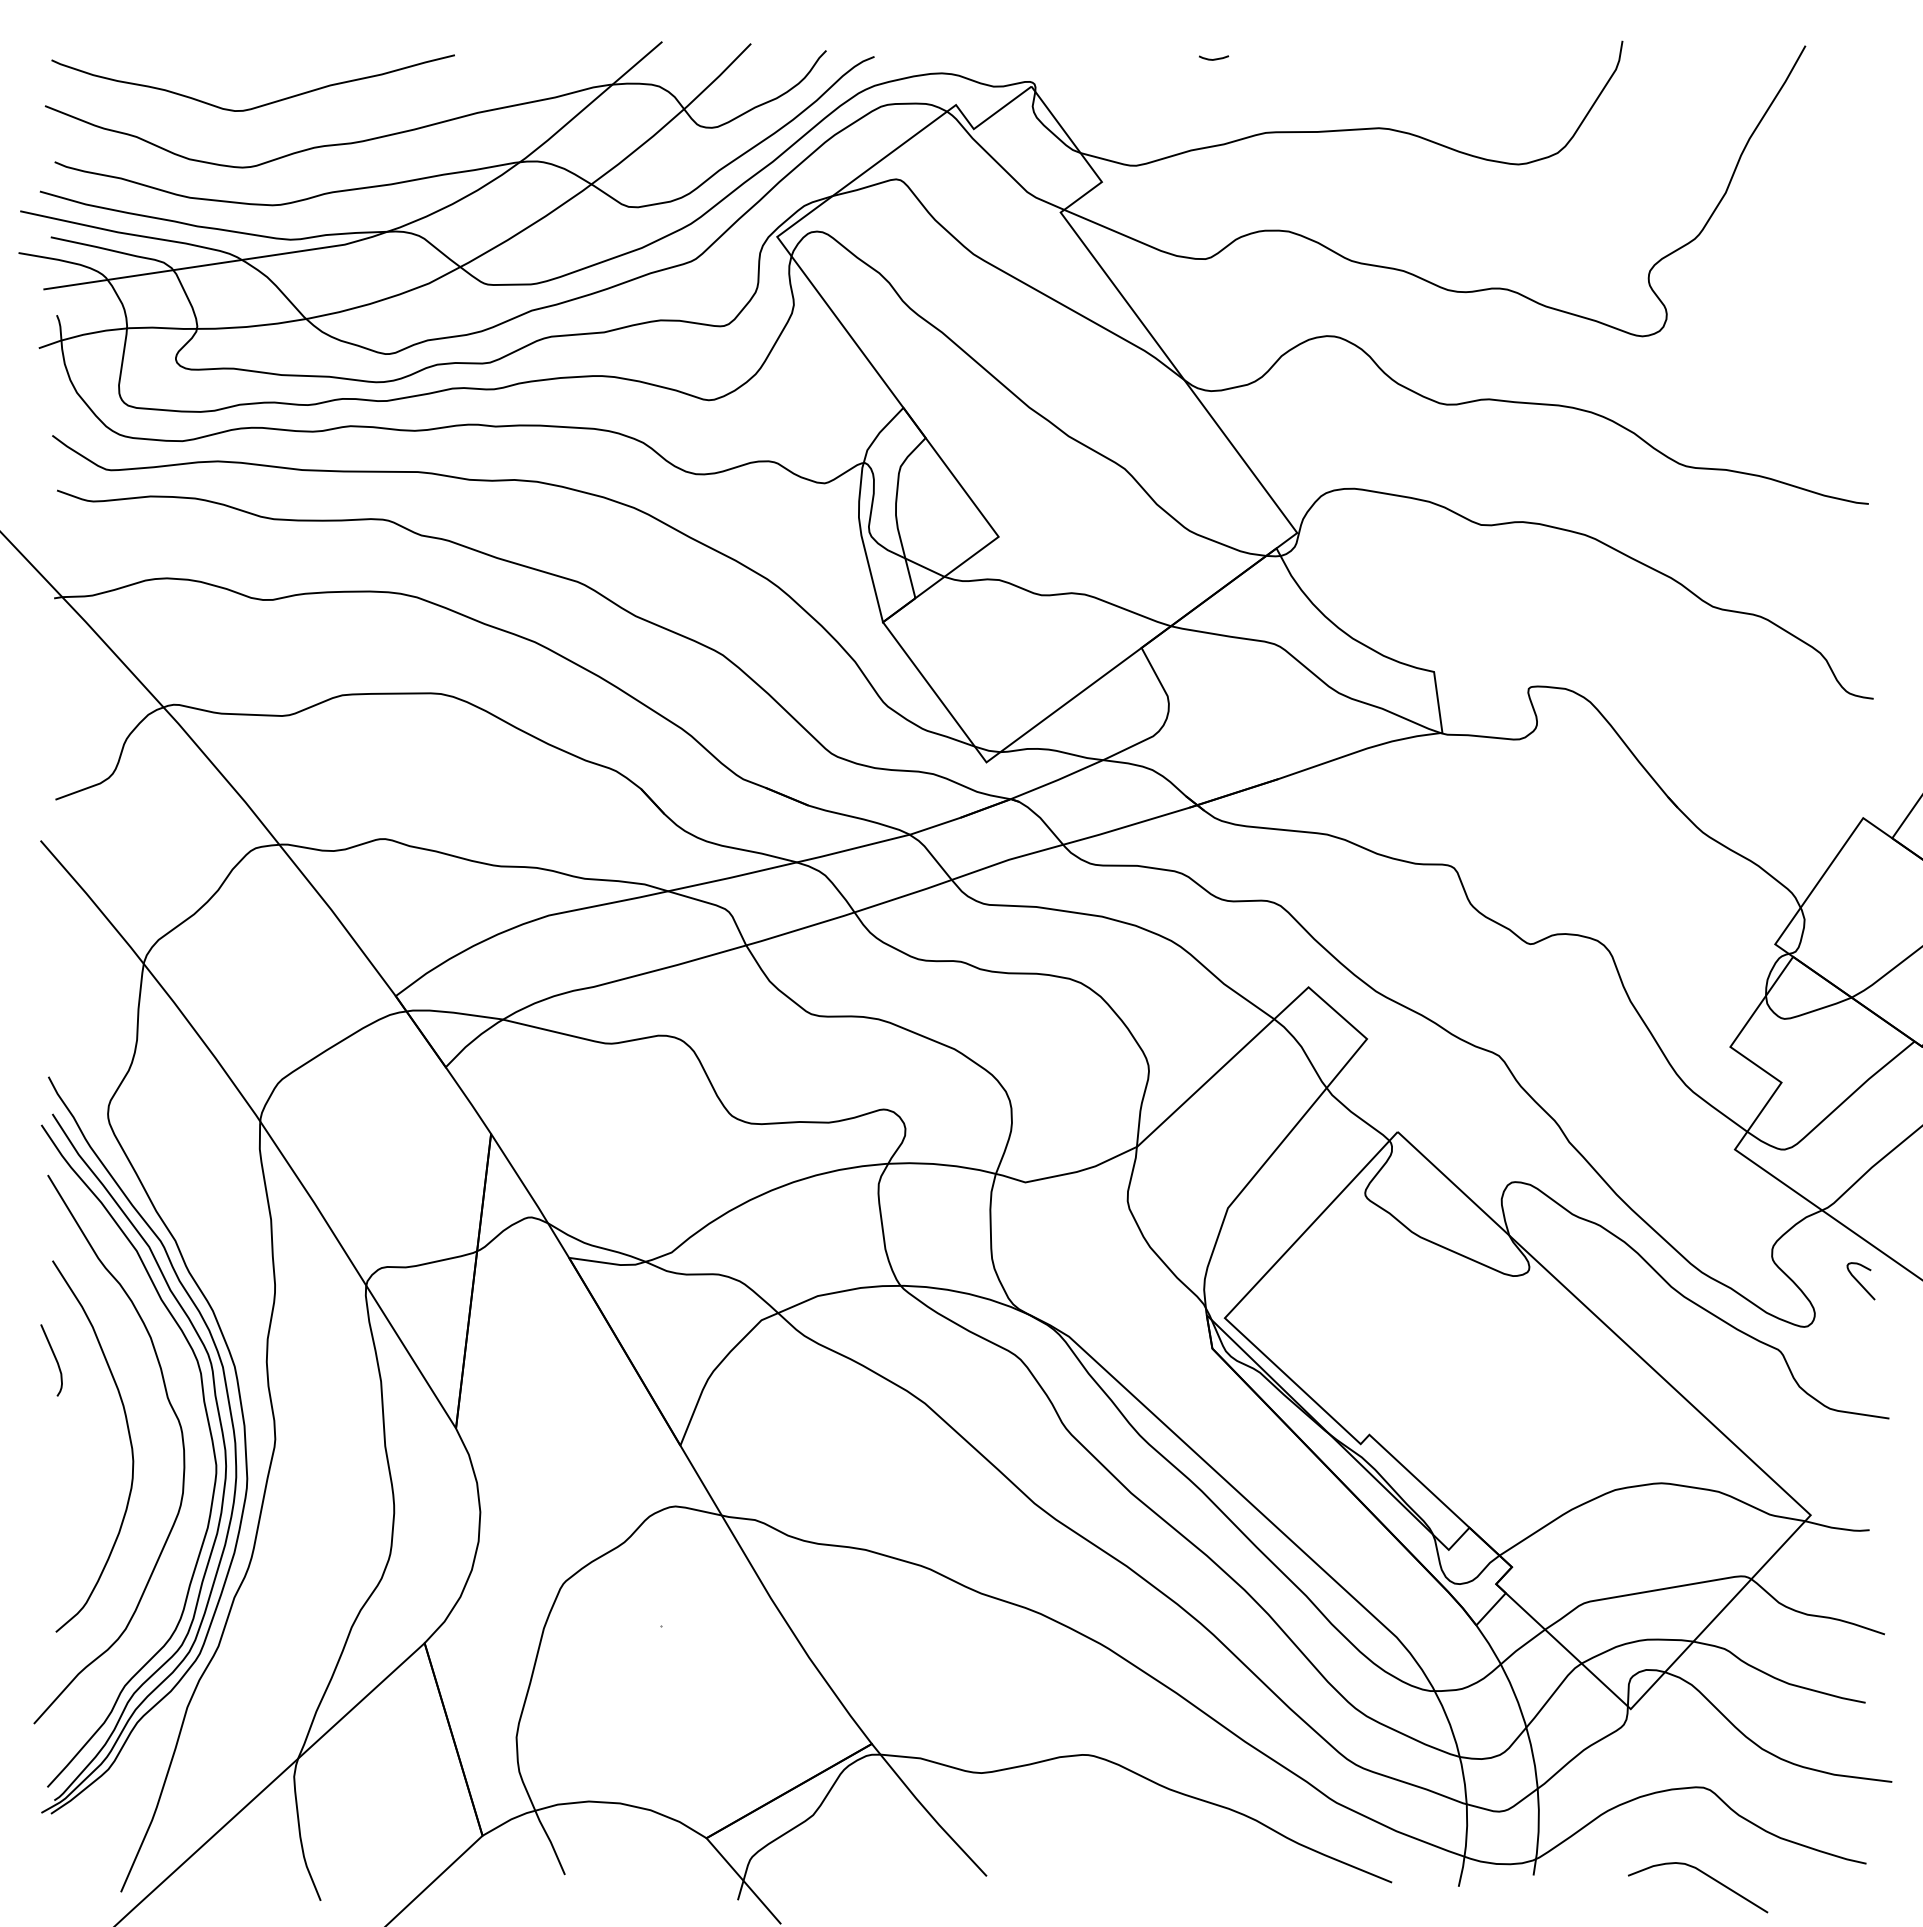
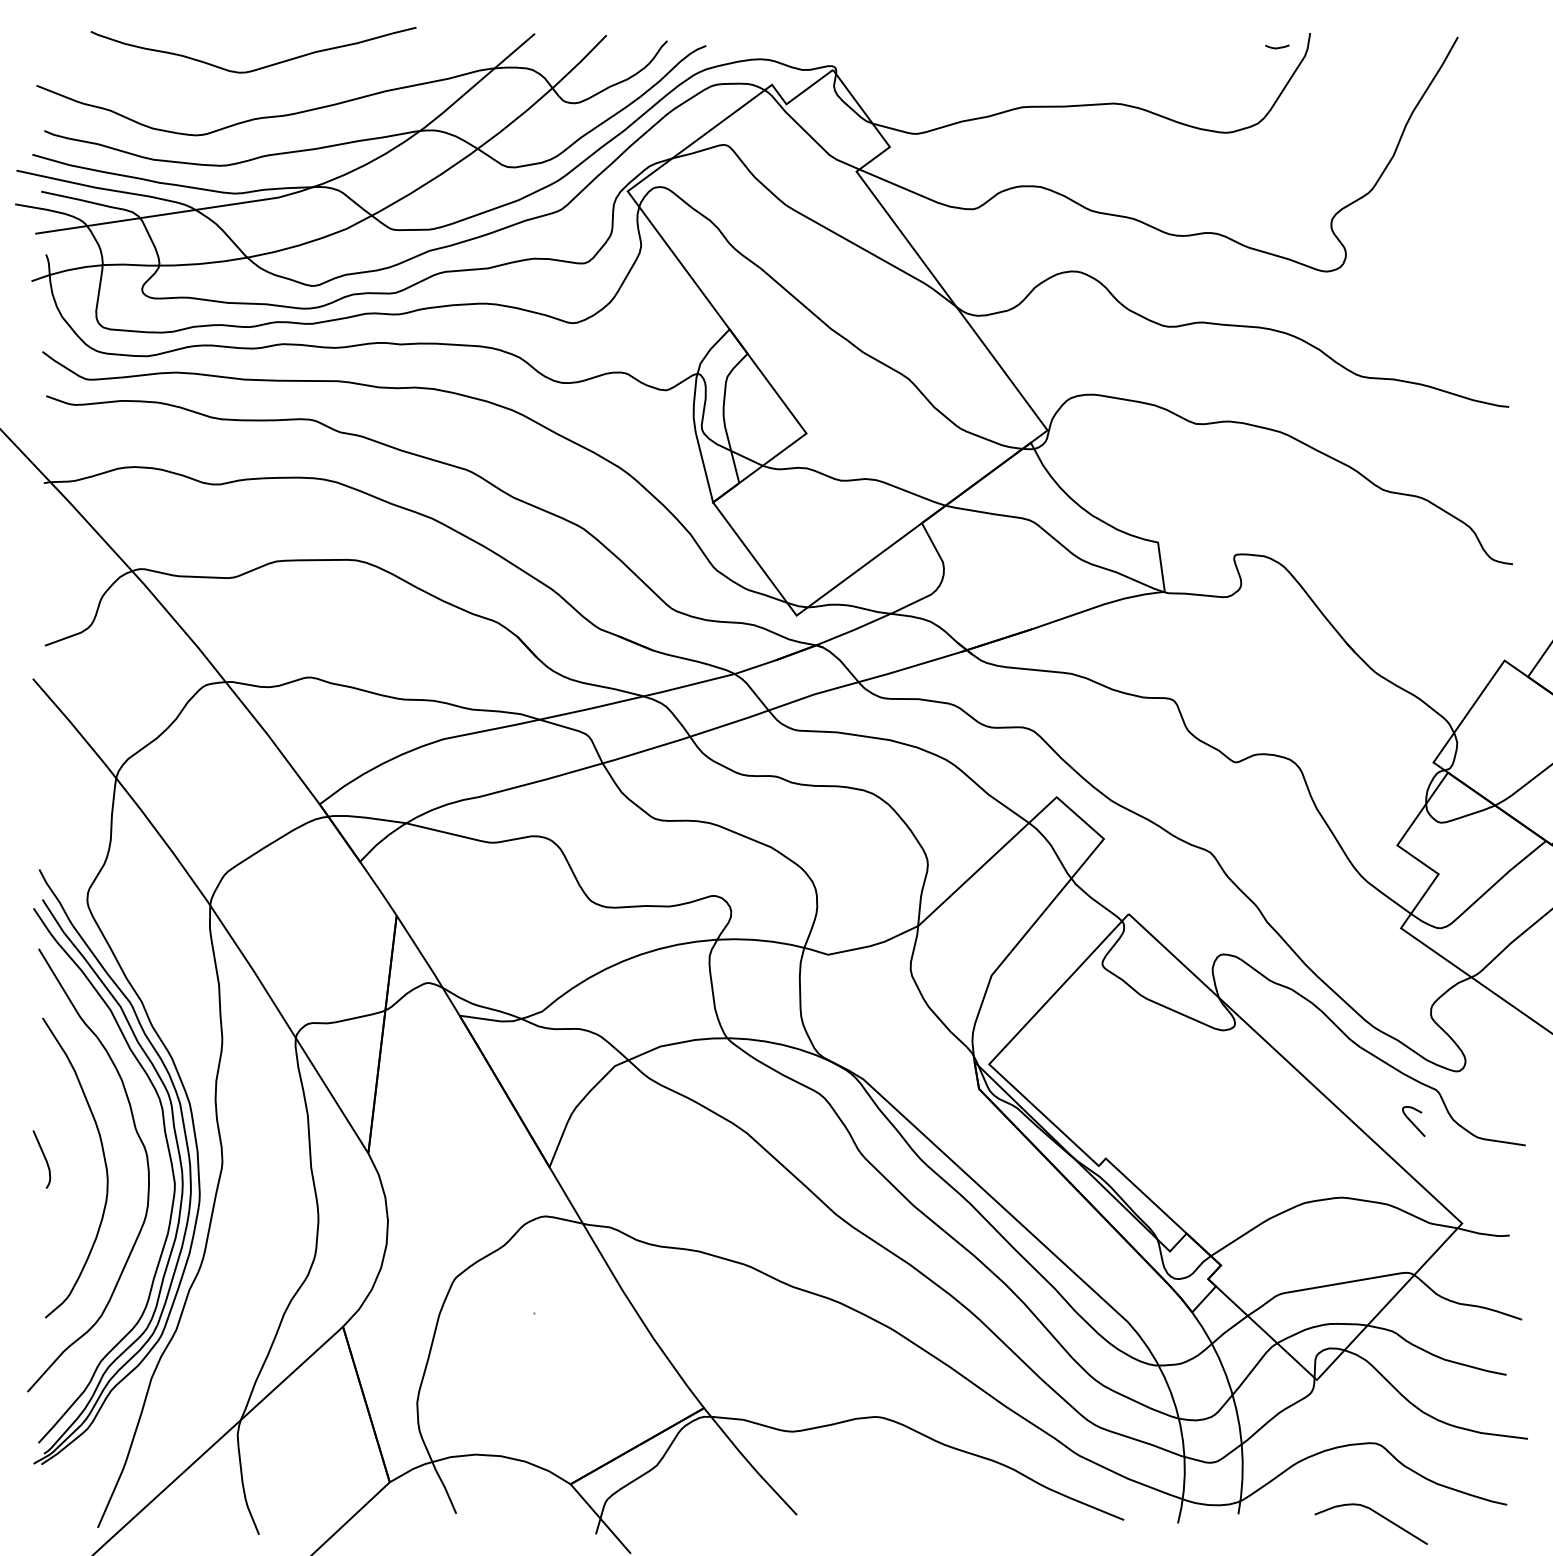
curve: (1214, 58) -> (1277, 47), moved
curve: (256, 105) -> (256, 68), moved
curve: (1859, 1281) -> (1412, 1121), moved
curve: (54, 1360) -> (44, 1159), moved

